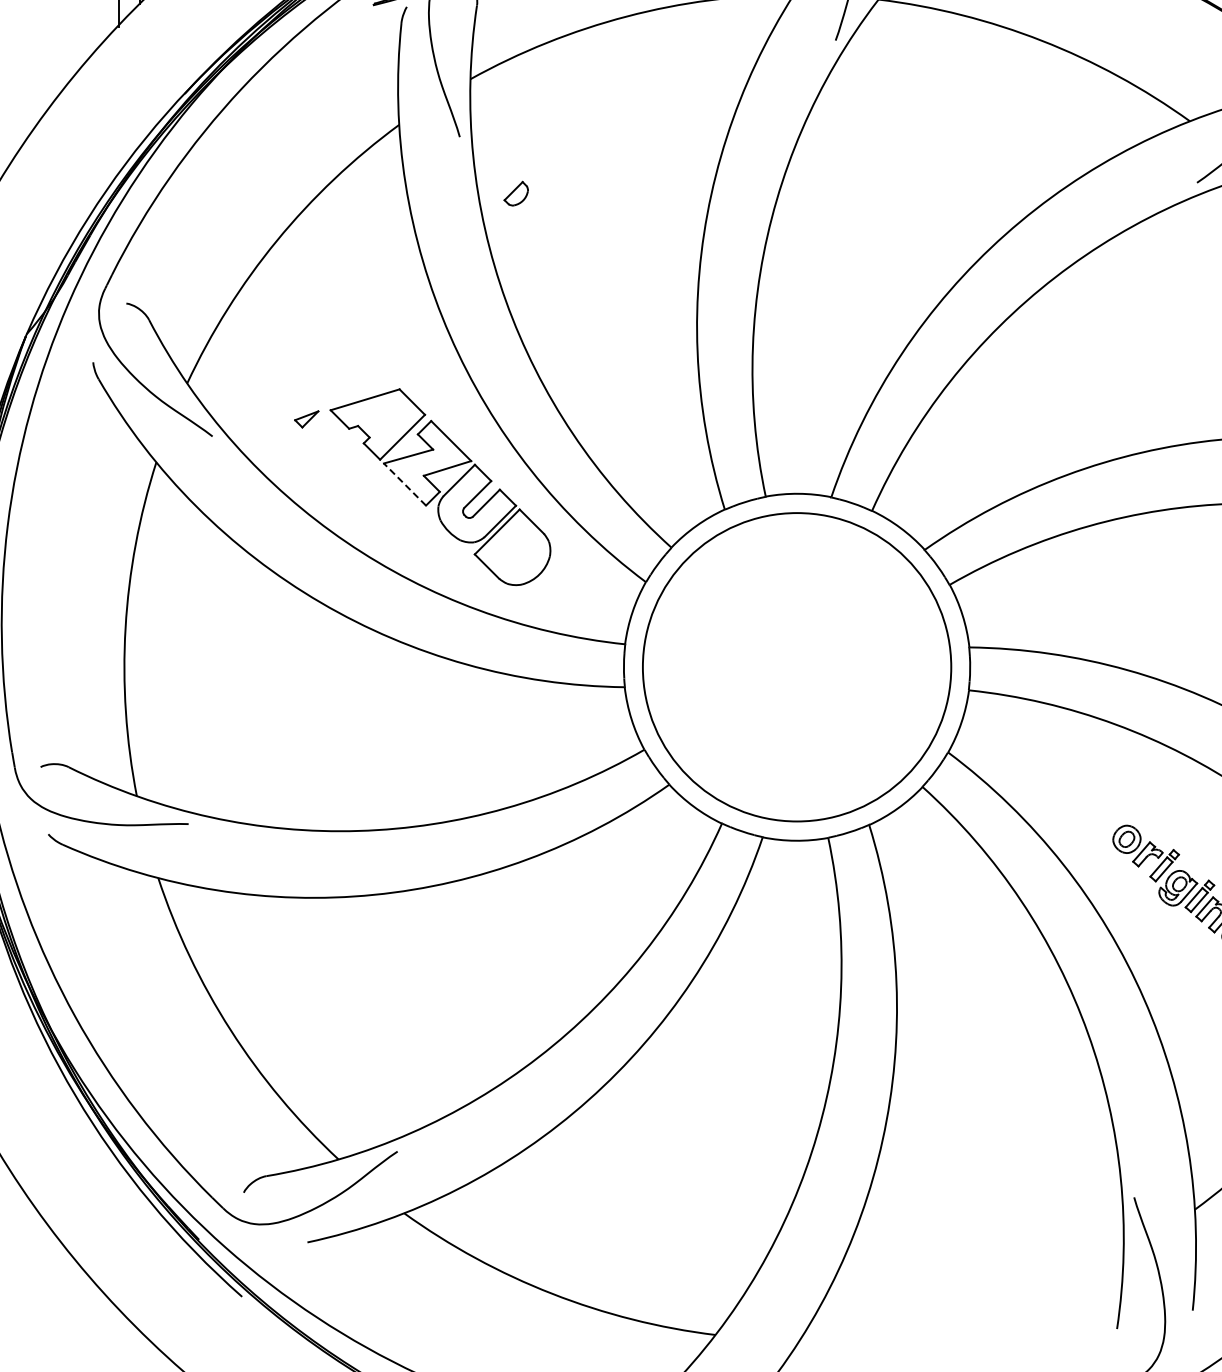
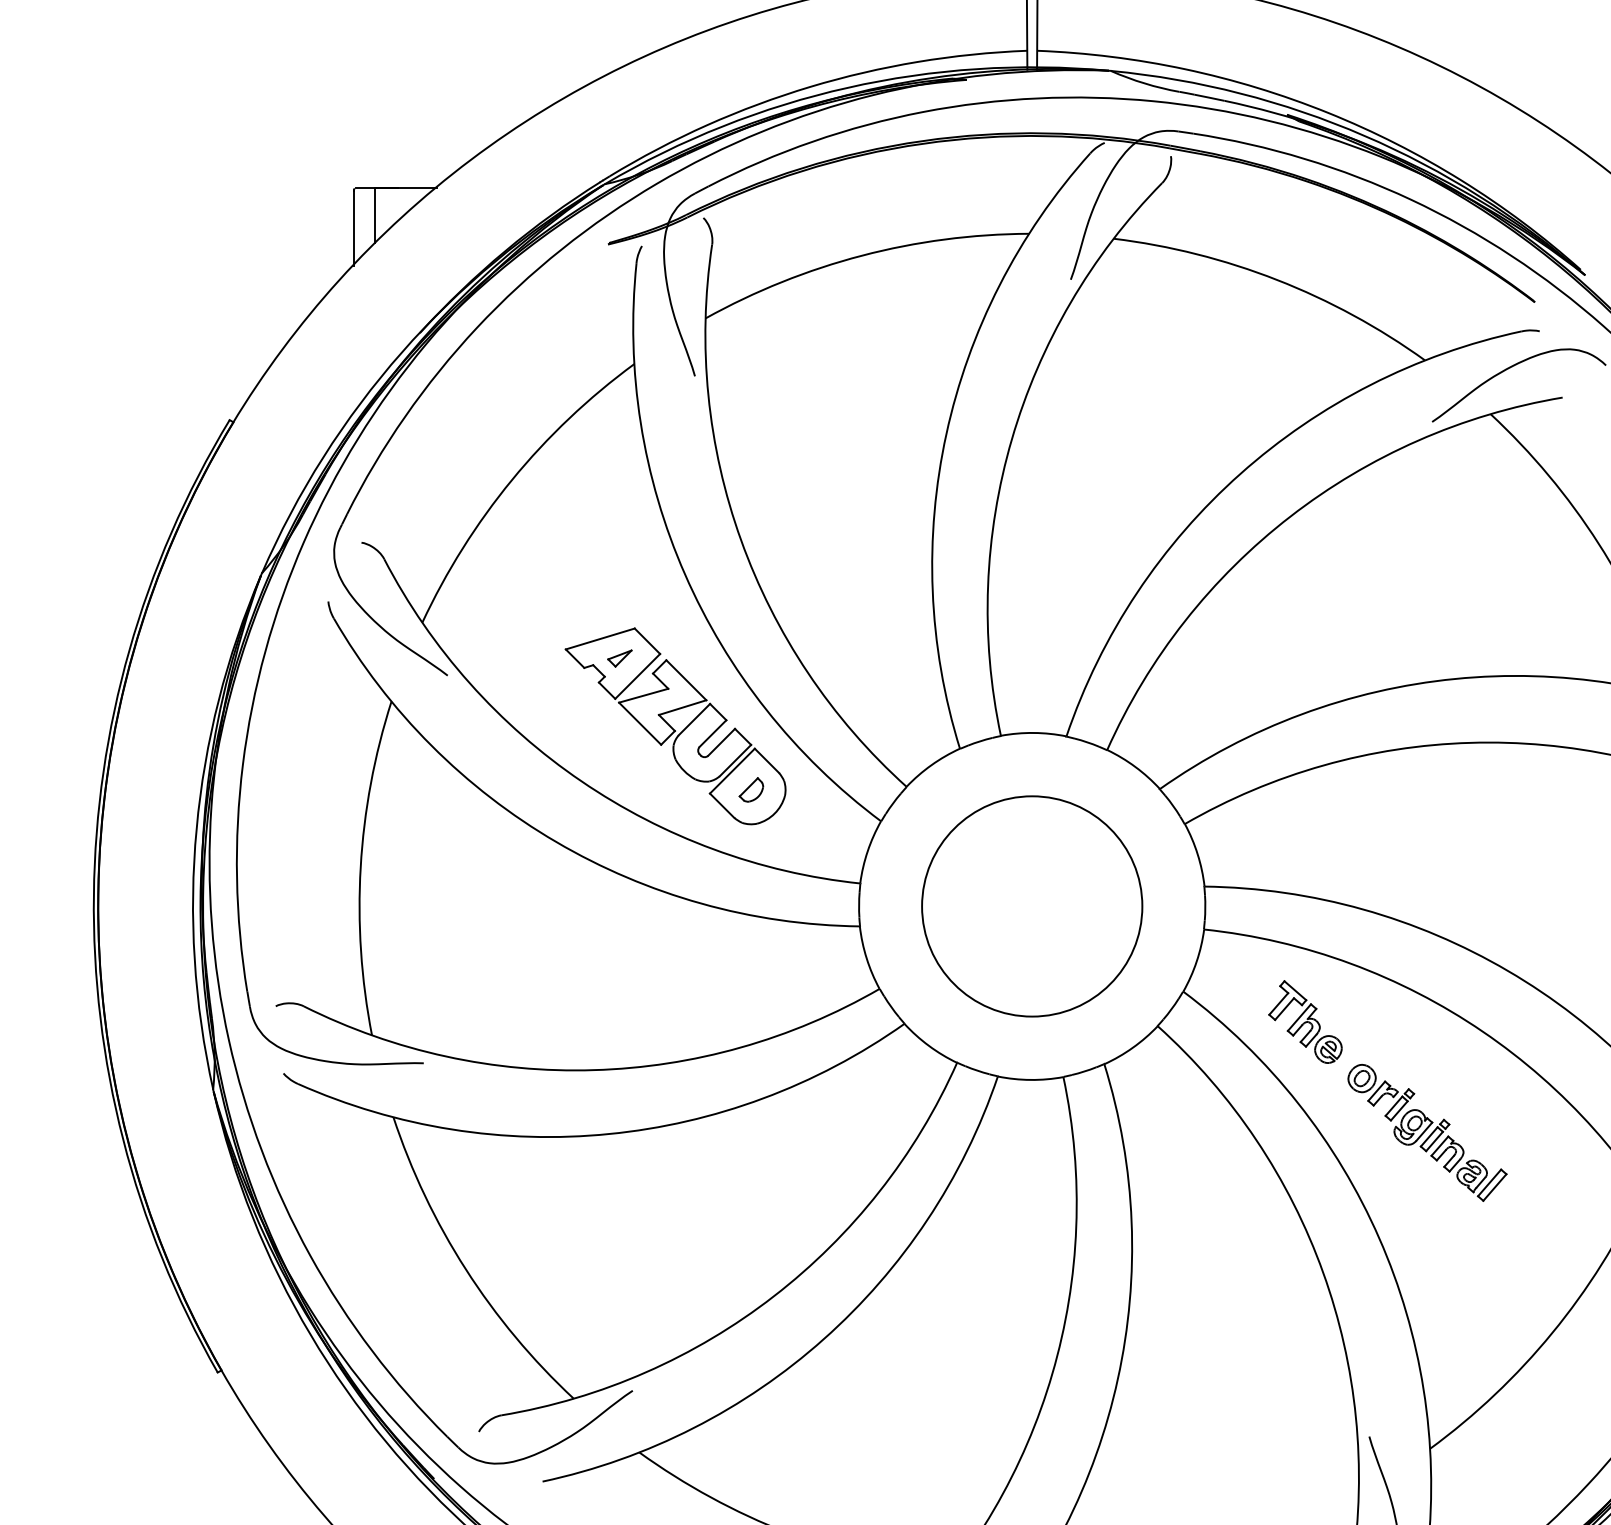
part: (516, 193) -> (751, 789), moved
part: (306, 419) -> (619, 658), moved
line: (405, 484) -> (640, 723), dashed -> solid
circle: (797, 667) -> (1032, 906), size x0.71
part: (1070, 782) -> (1305, 1021), added

